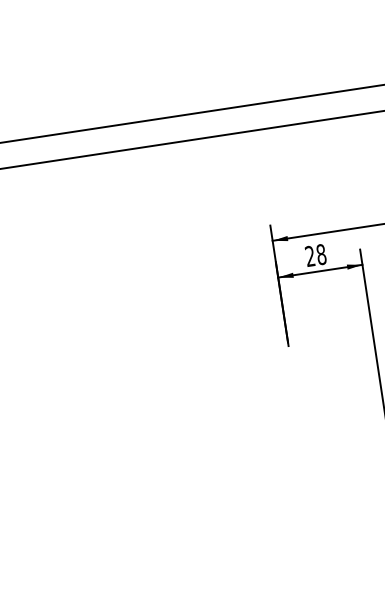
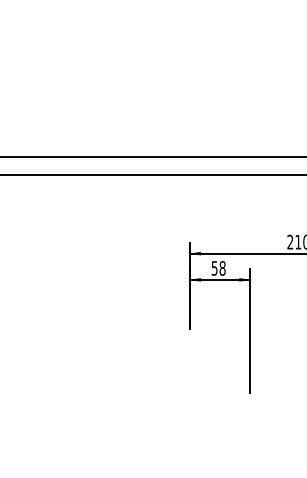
text: (310, 256) -> (214, 268), 28 -> 58

